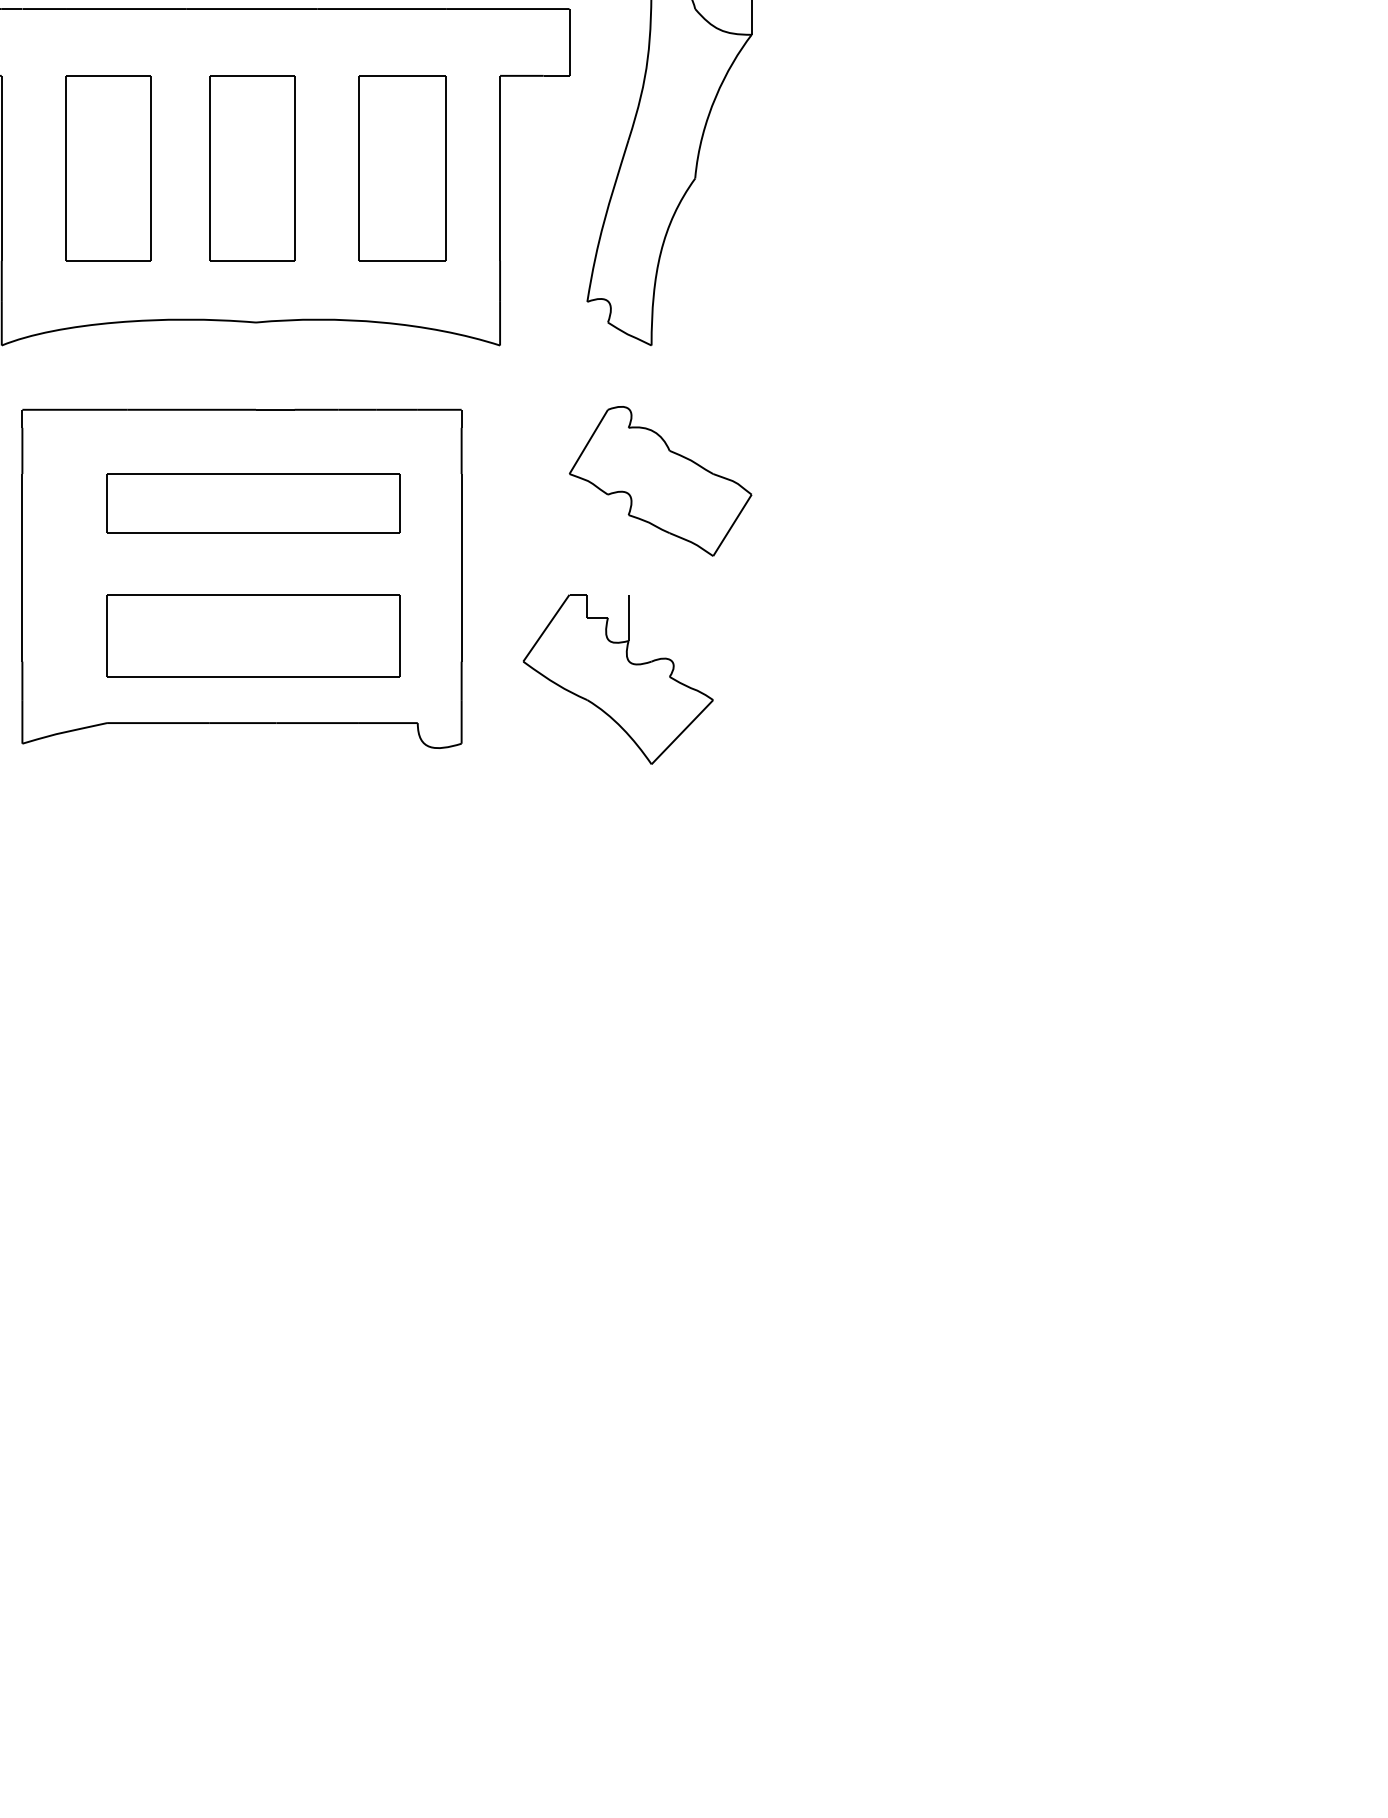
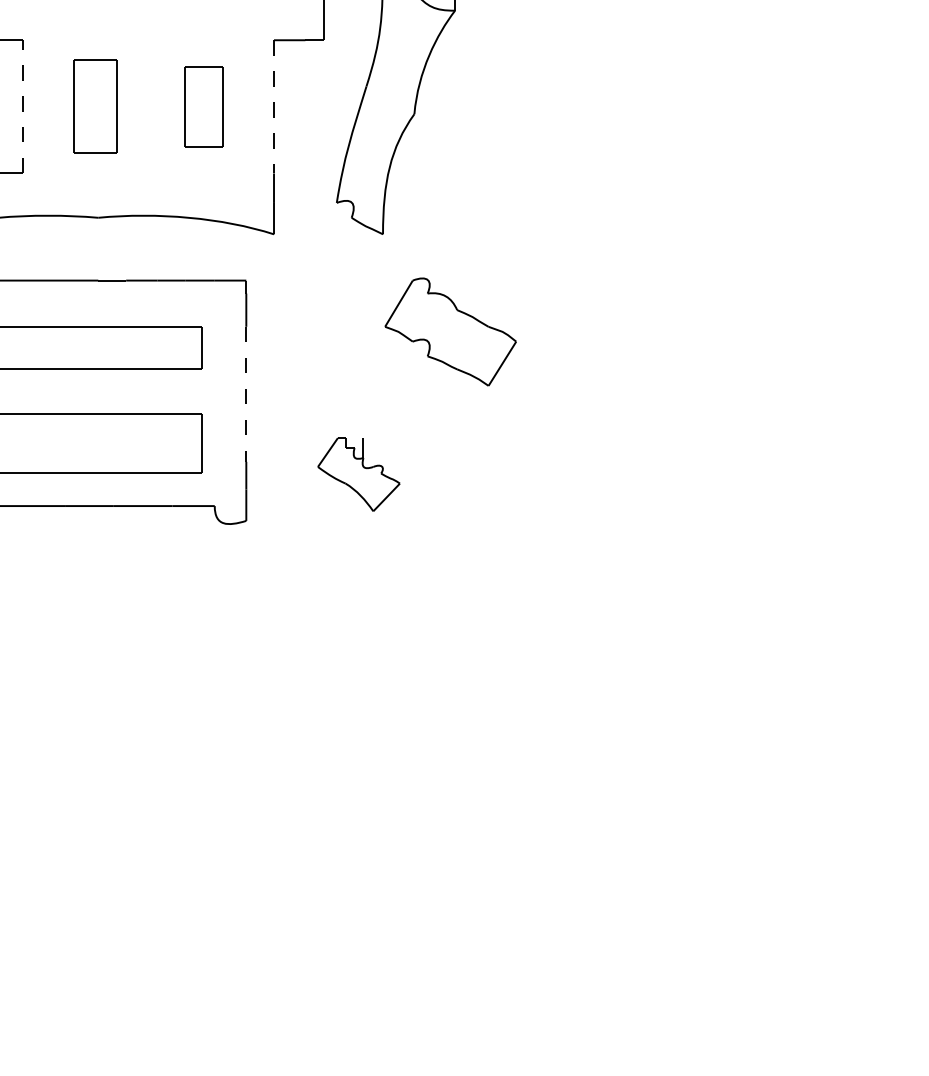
line: (150, 168) -> (22, 106), solid -> dashed
part: (252, 168) -> (95, 106), size x0.7
part: (402, 168) -> (203, 106), size x0.6
line: (500, 168) -> (274, 106), solid -> dashed
part: (660, 481) -> (450, 332), moved
line: (461, 567) -> (246, 394), solid -> dashed
part: (617, 679) -> (358, 474), size x0.6

